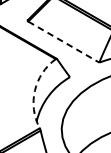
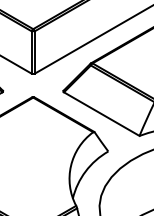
line: (63, 42) -> (101, 114), dashed -> solid
arc: (35, 90) -> (71, 165), dashed -> solid

